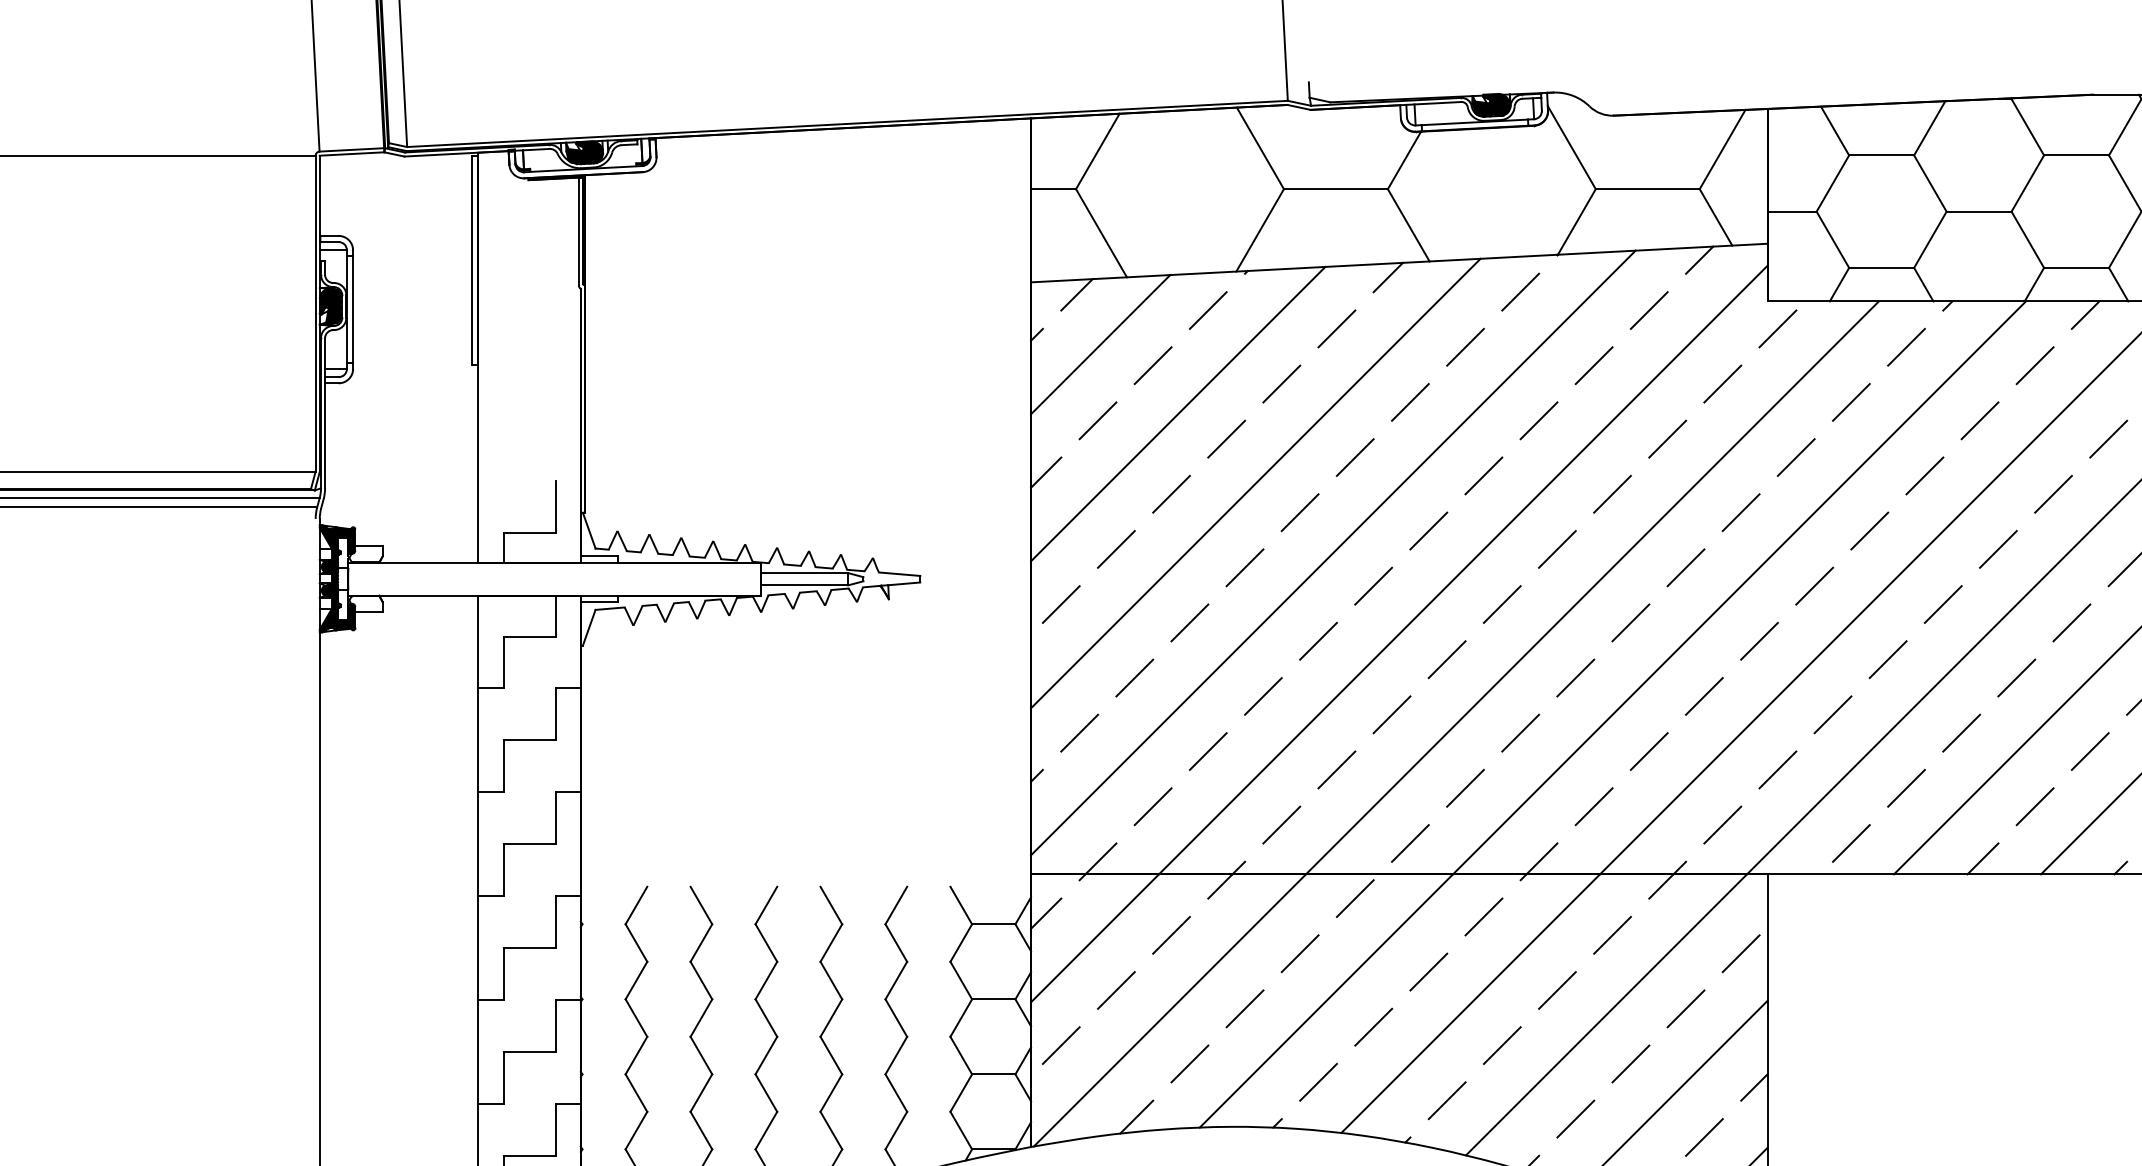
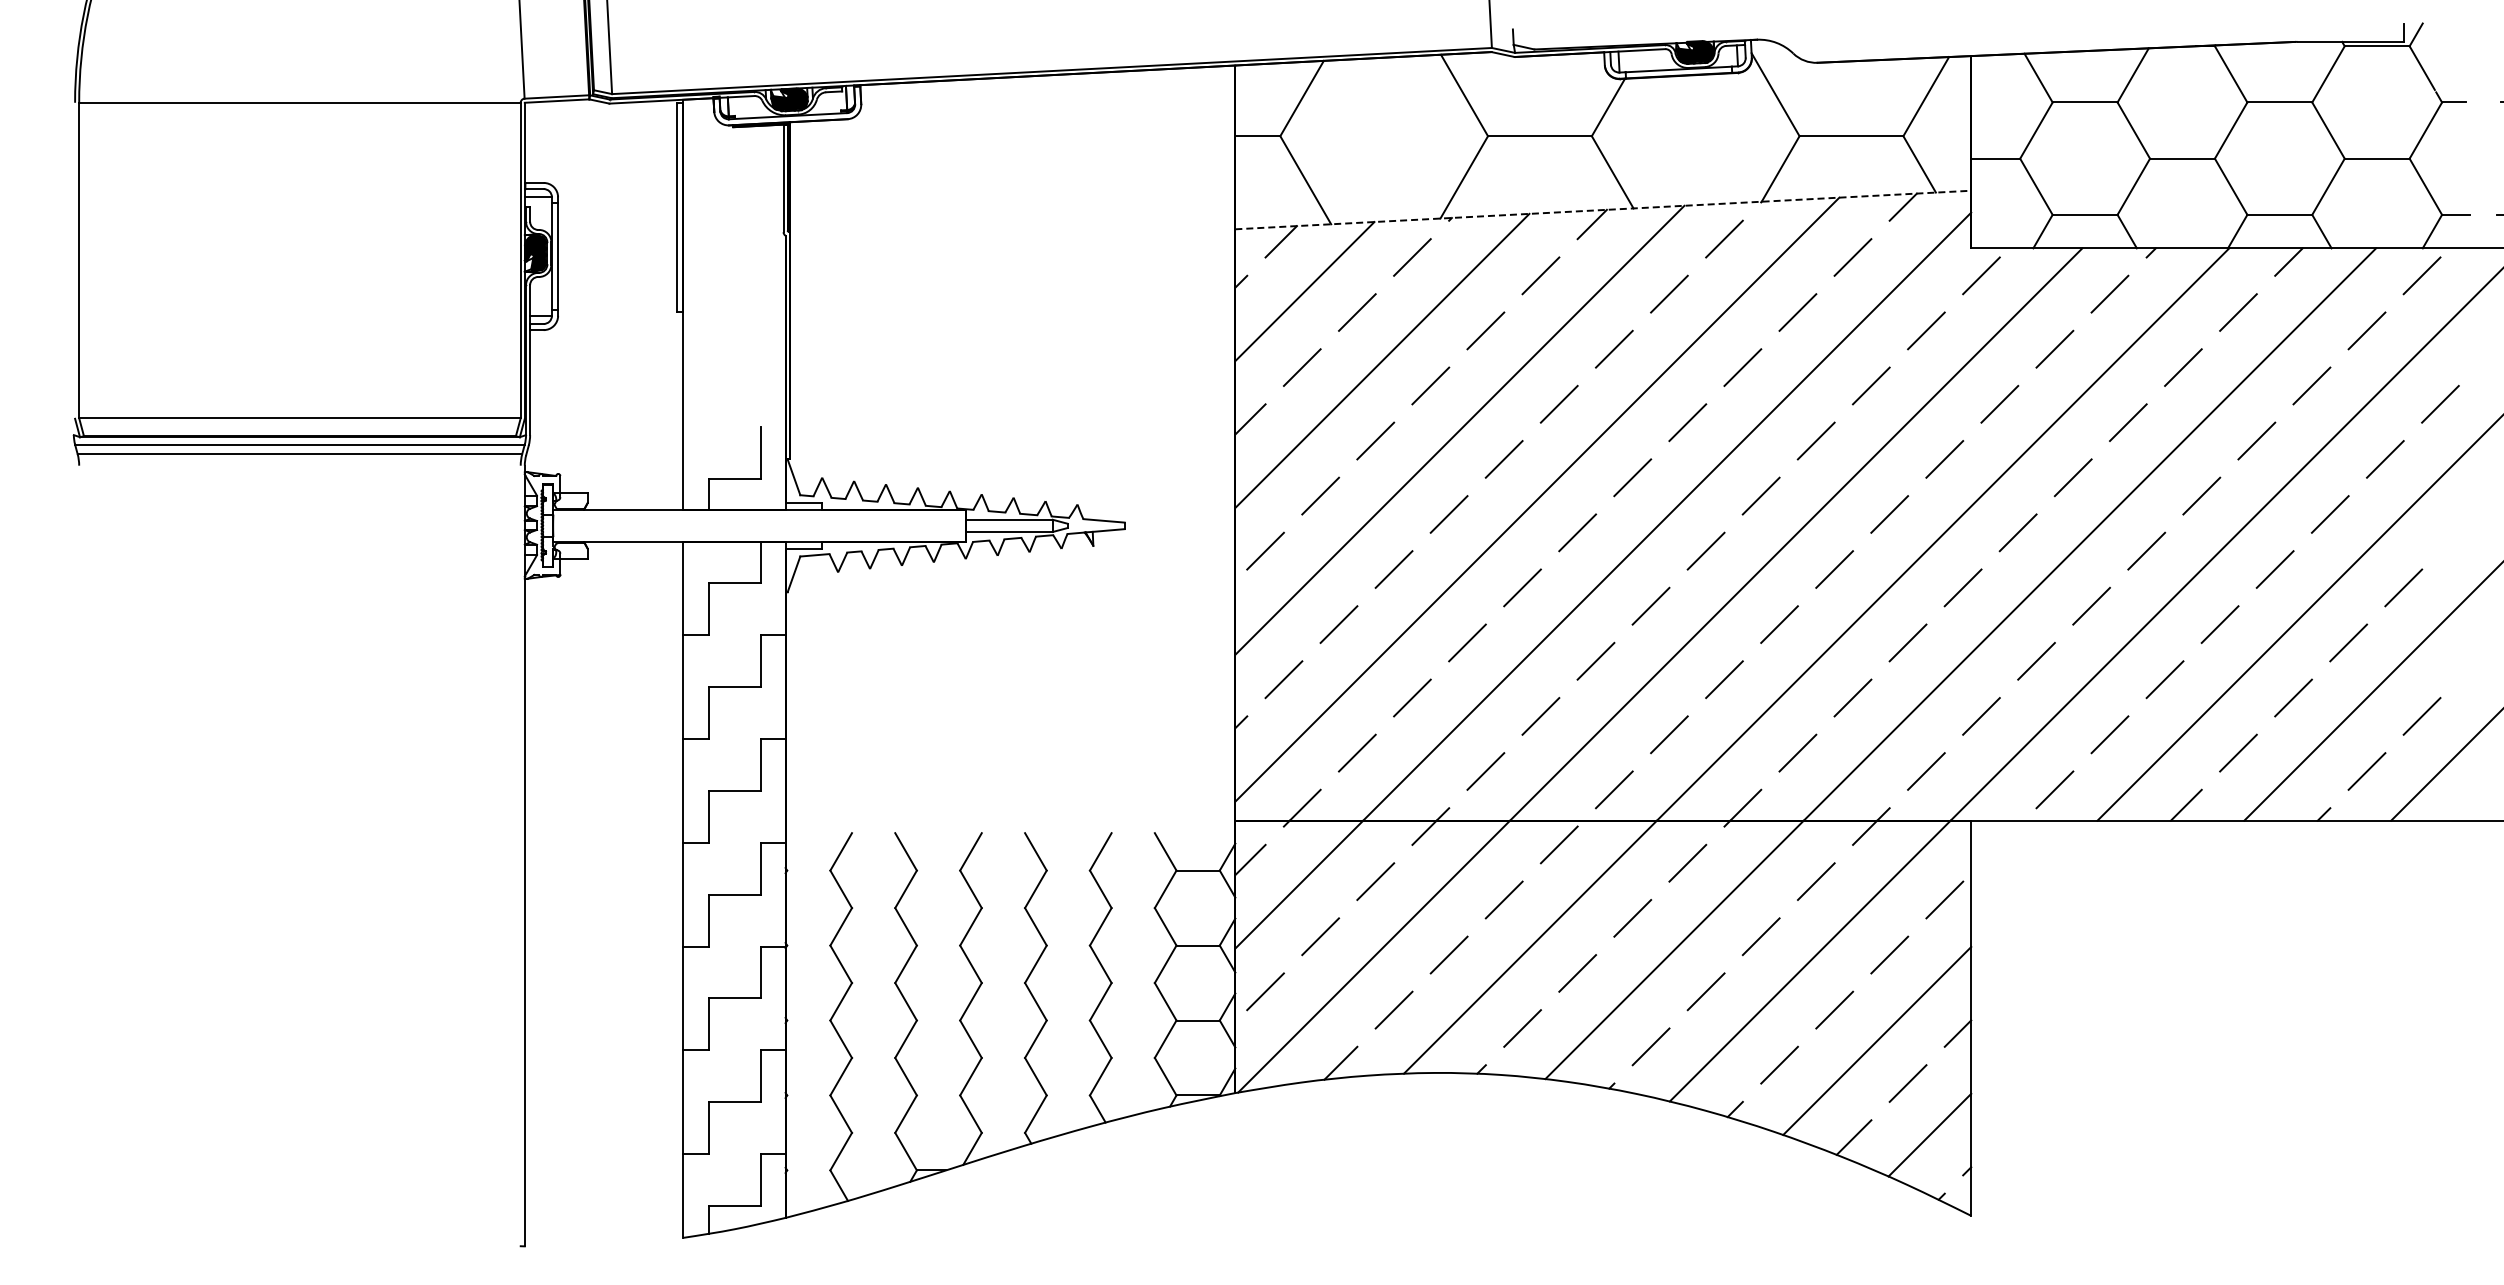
line: (1399, 263) -> (1603, 210), solid -> dashed
fill: (337, 578) -> (542, 525), removed

